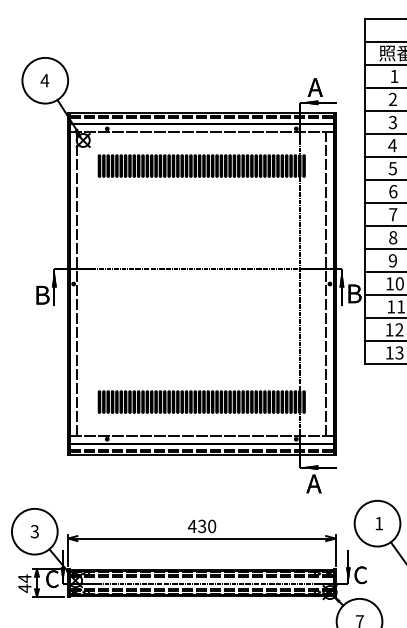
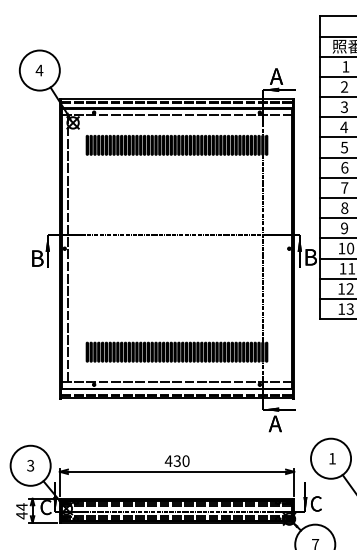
line: (326, 283) -> (286, 248), removed

